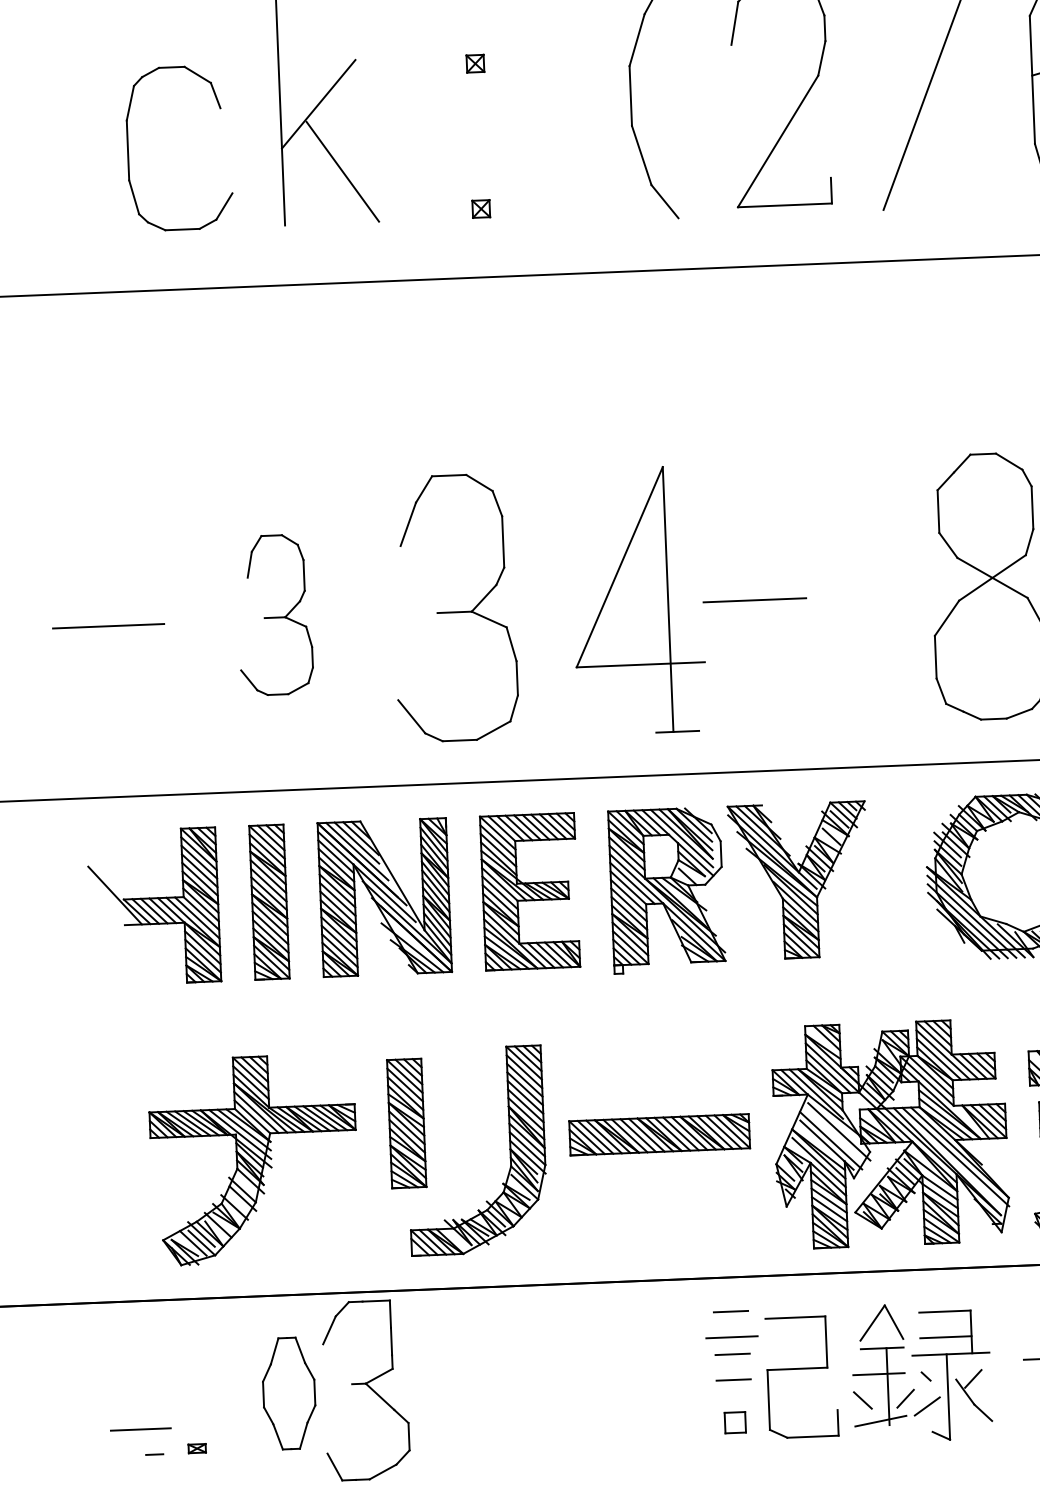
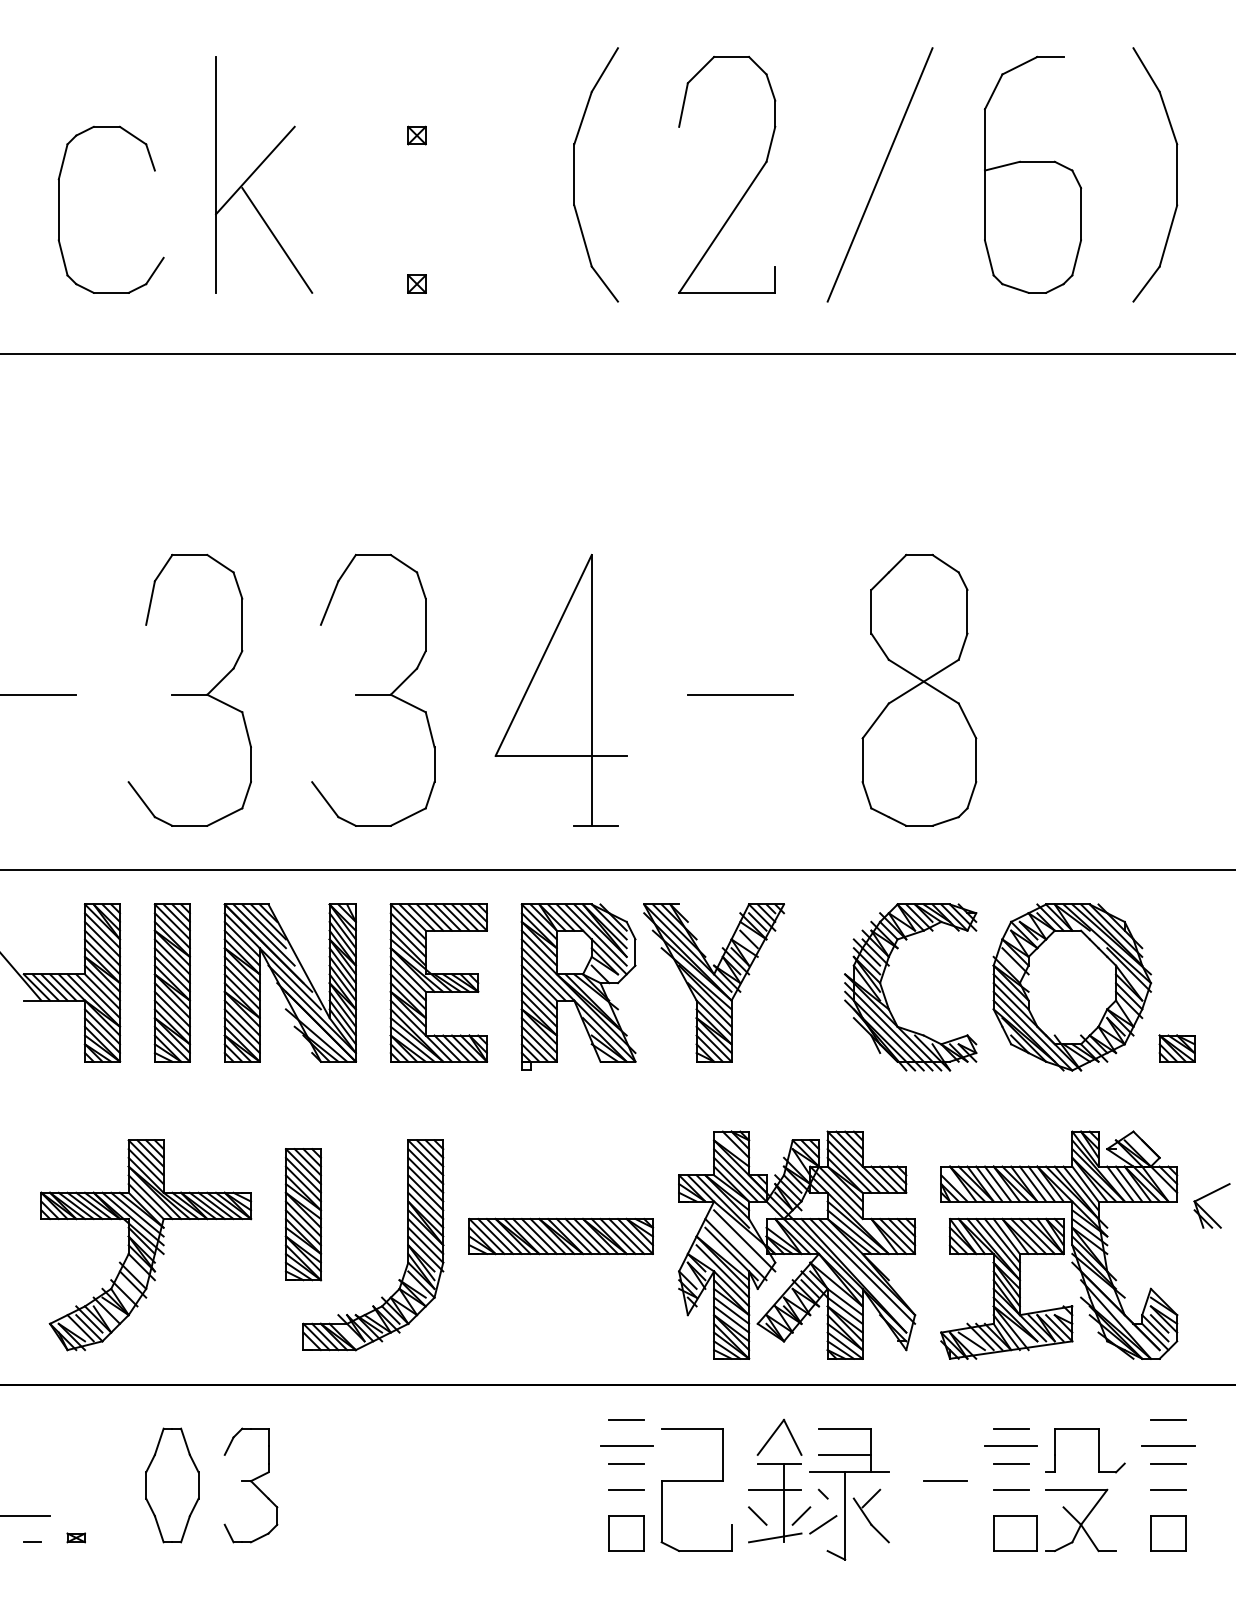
line: (755, 600) -> (740, 694), moved
part: (274, 614) -> (189, 689), size x1.67
part: (365, 1390) -> (250, 1485), size x0.62
part: (735, 1422) -> (626, 1533), size x1.67

